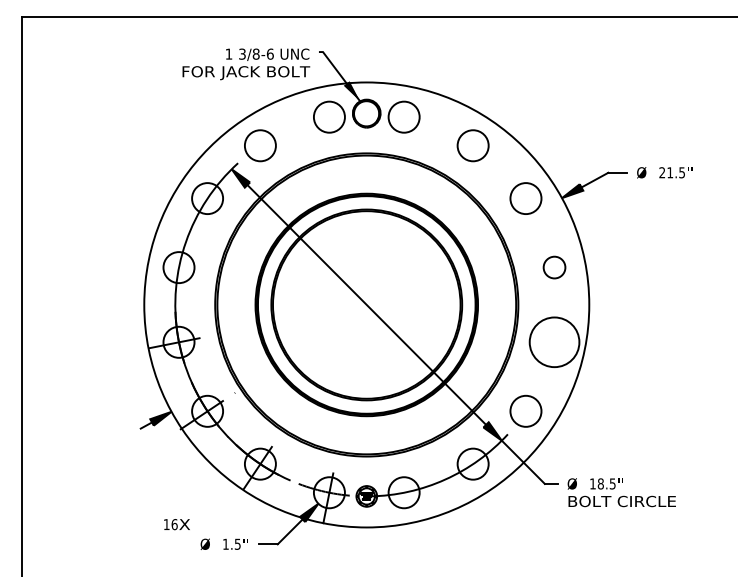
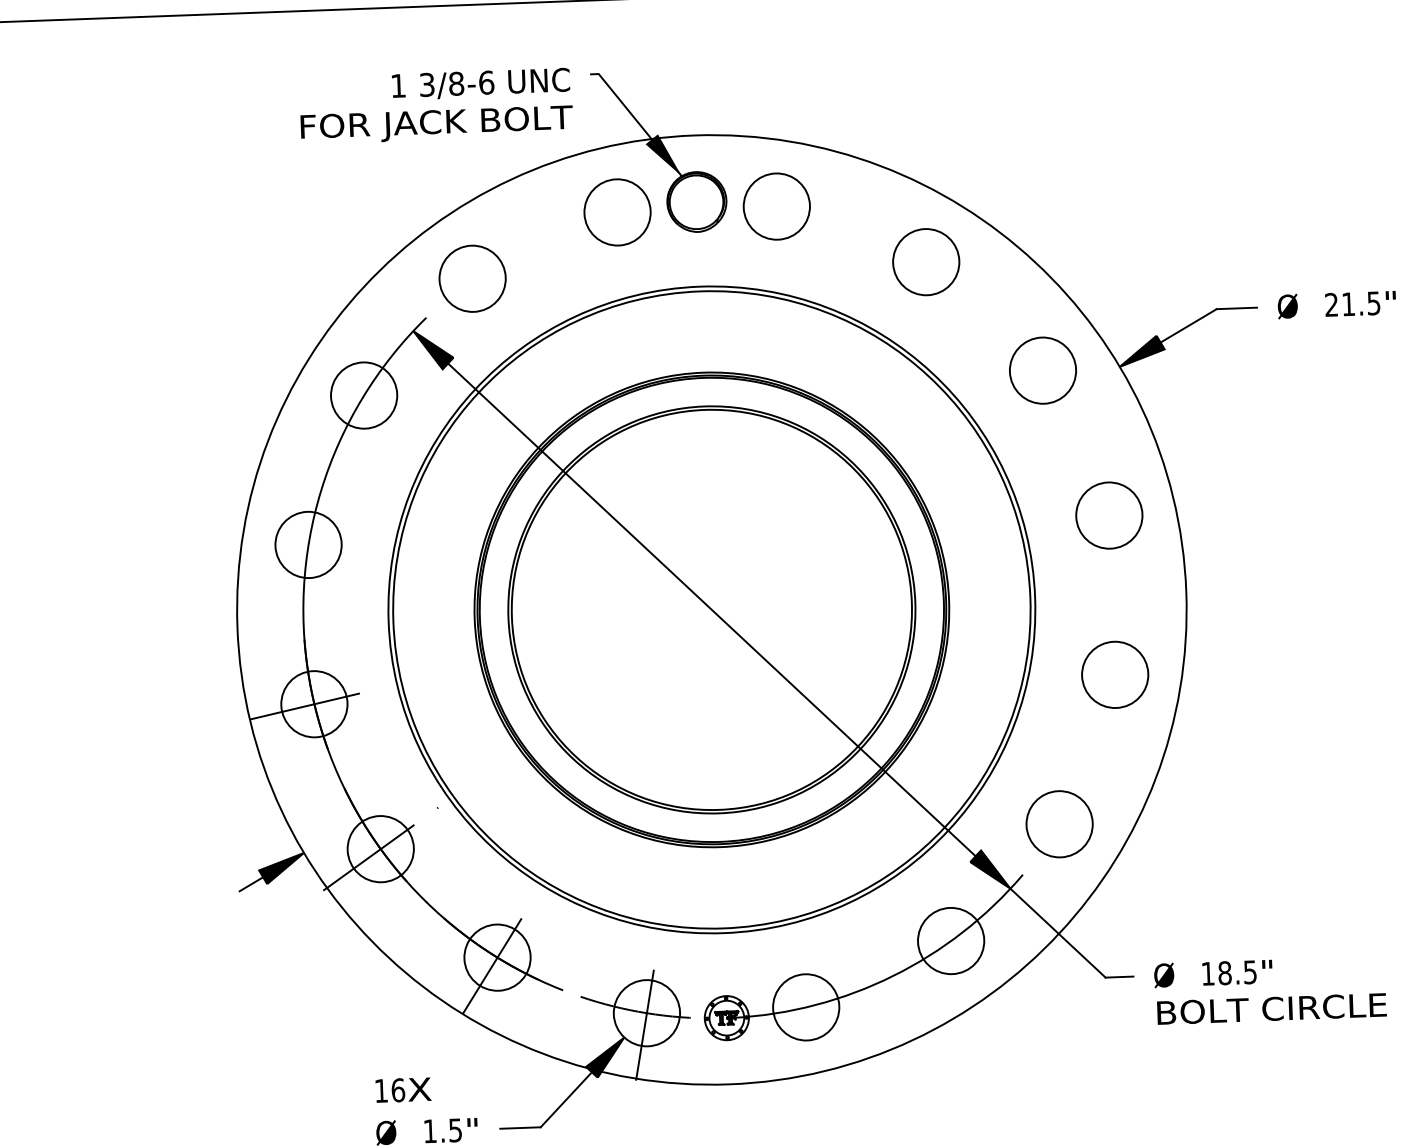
circle: (554, 267) -> (1109, 515), size x1.43
circle: (554, 341) -> (1114, 673), size x0.62
text: (176, 524) -> (402, 1089), moved

